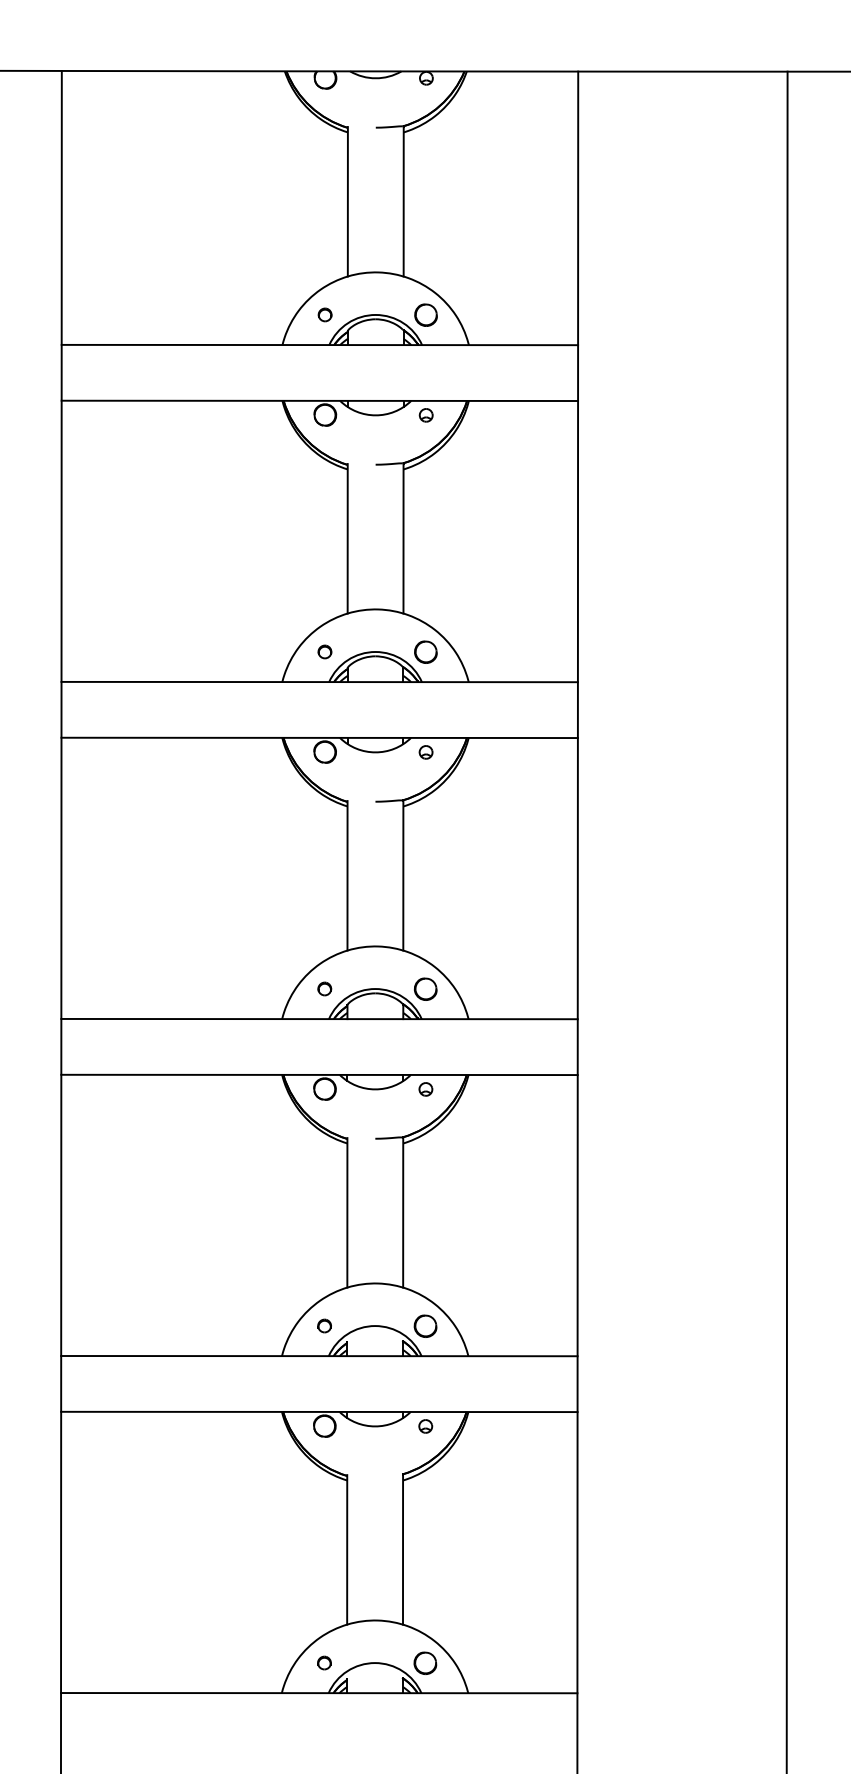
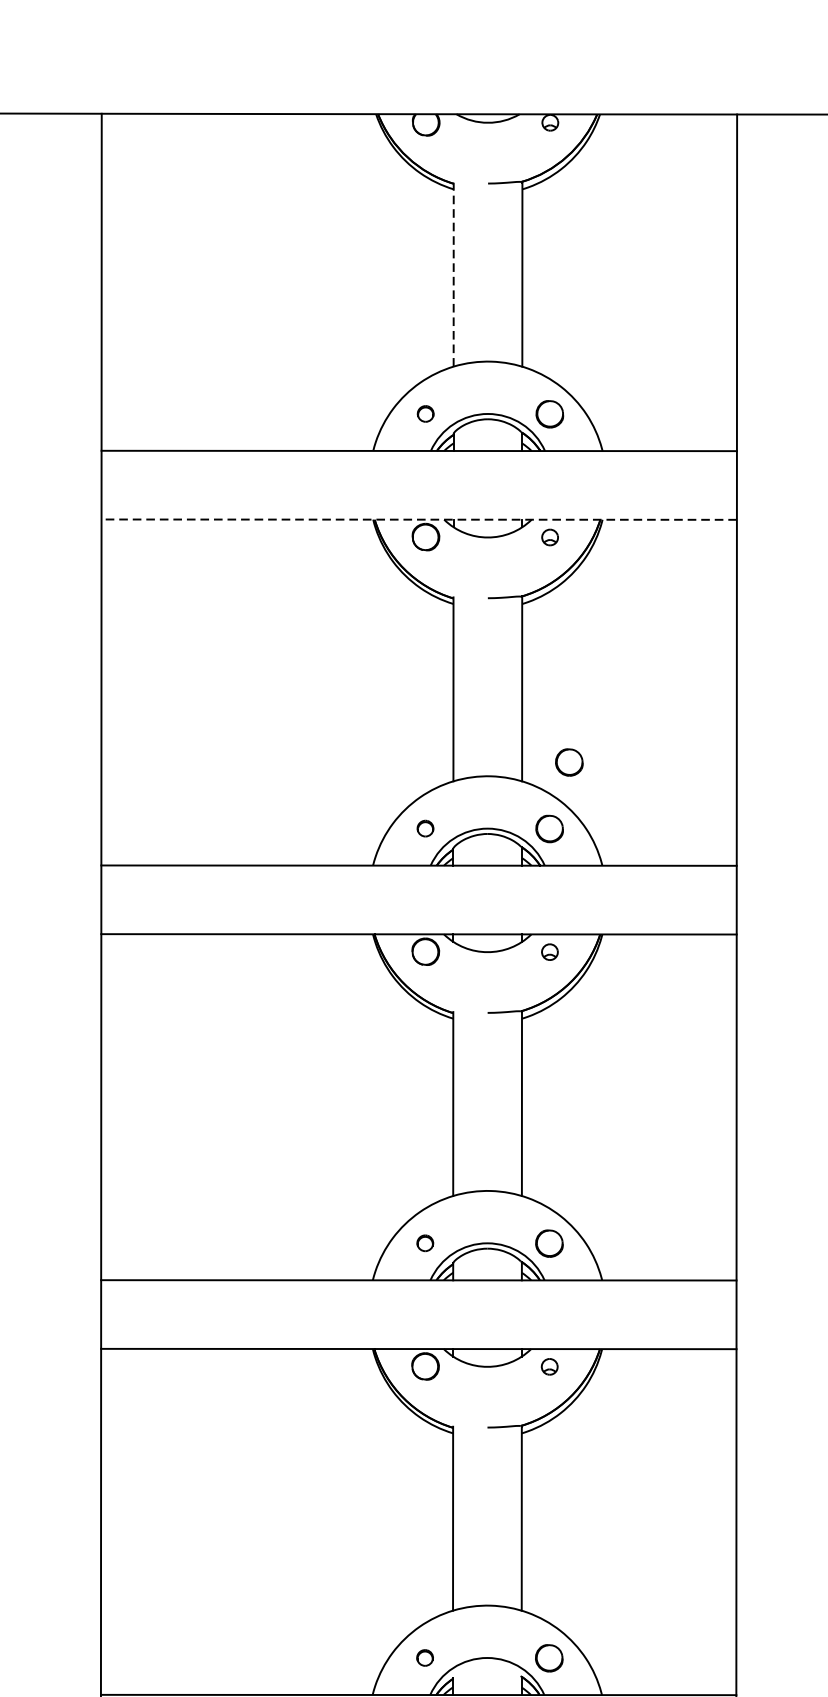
line: (347, 201) -> (453, 274), solid -> dashed
line: (319, 400) -> (418, 519), solid -> dashed
part: (441, 597) -> (568, 761), added

